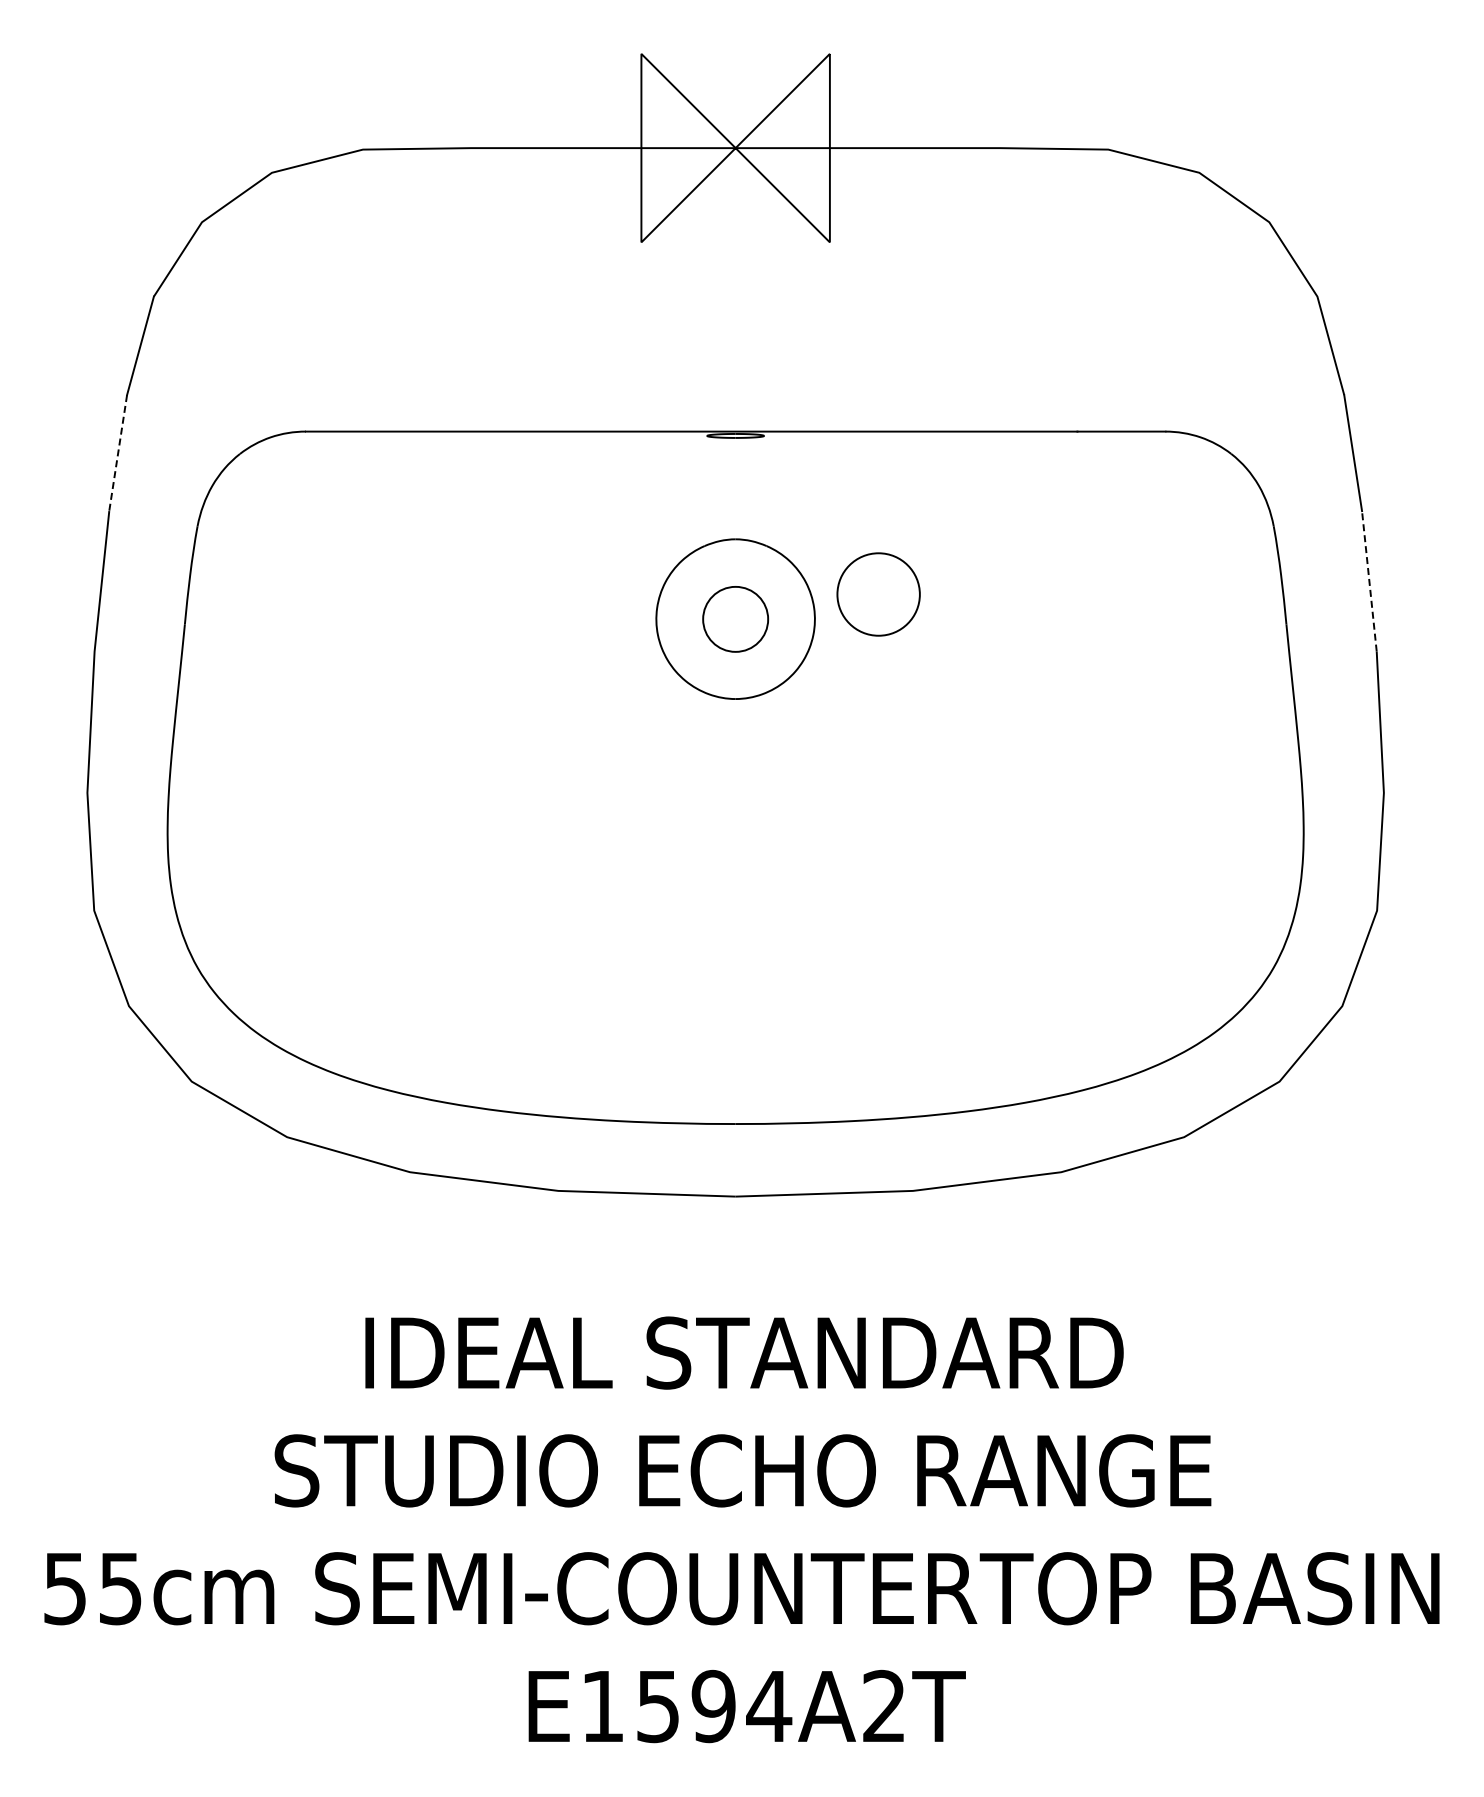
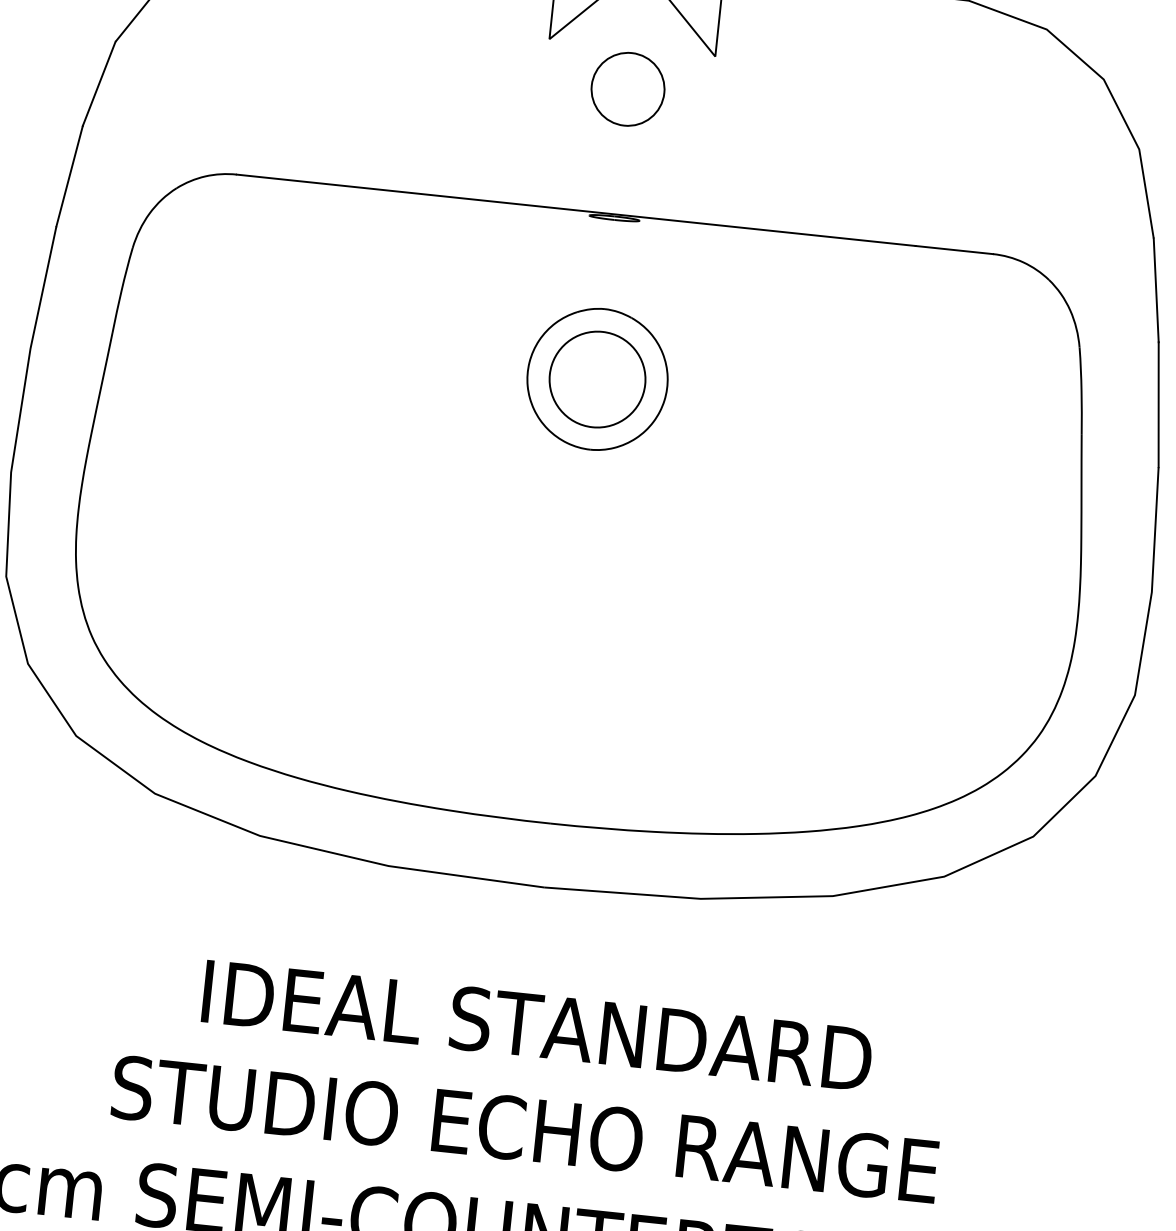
line: (118, 453) -> (69, 176), dashed -> solid
line: (1369, 581) -> (1158, 404), dashed -> solid
circle: (878, 594) -> (627, 89), moved
circle: (735, 619) -> (597, 379), size x1.67

